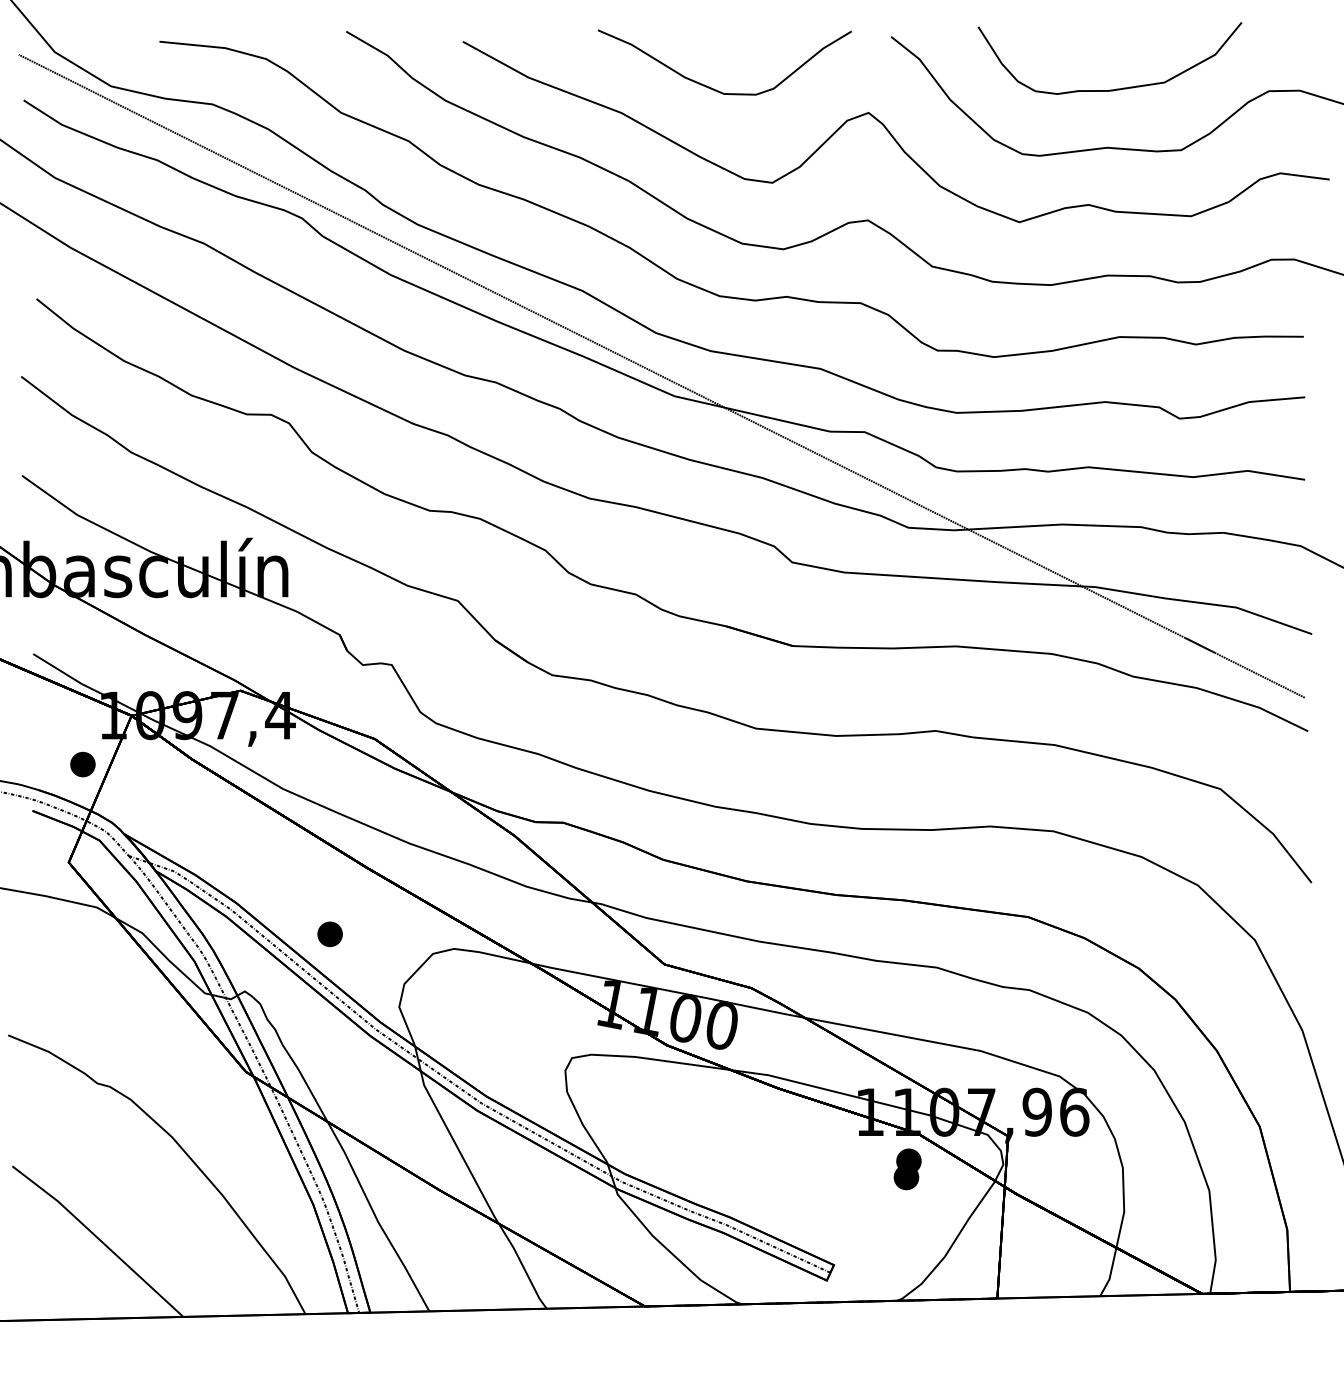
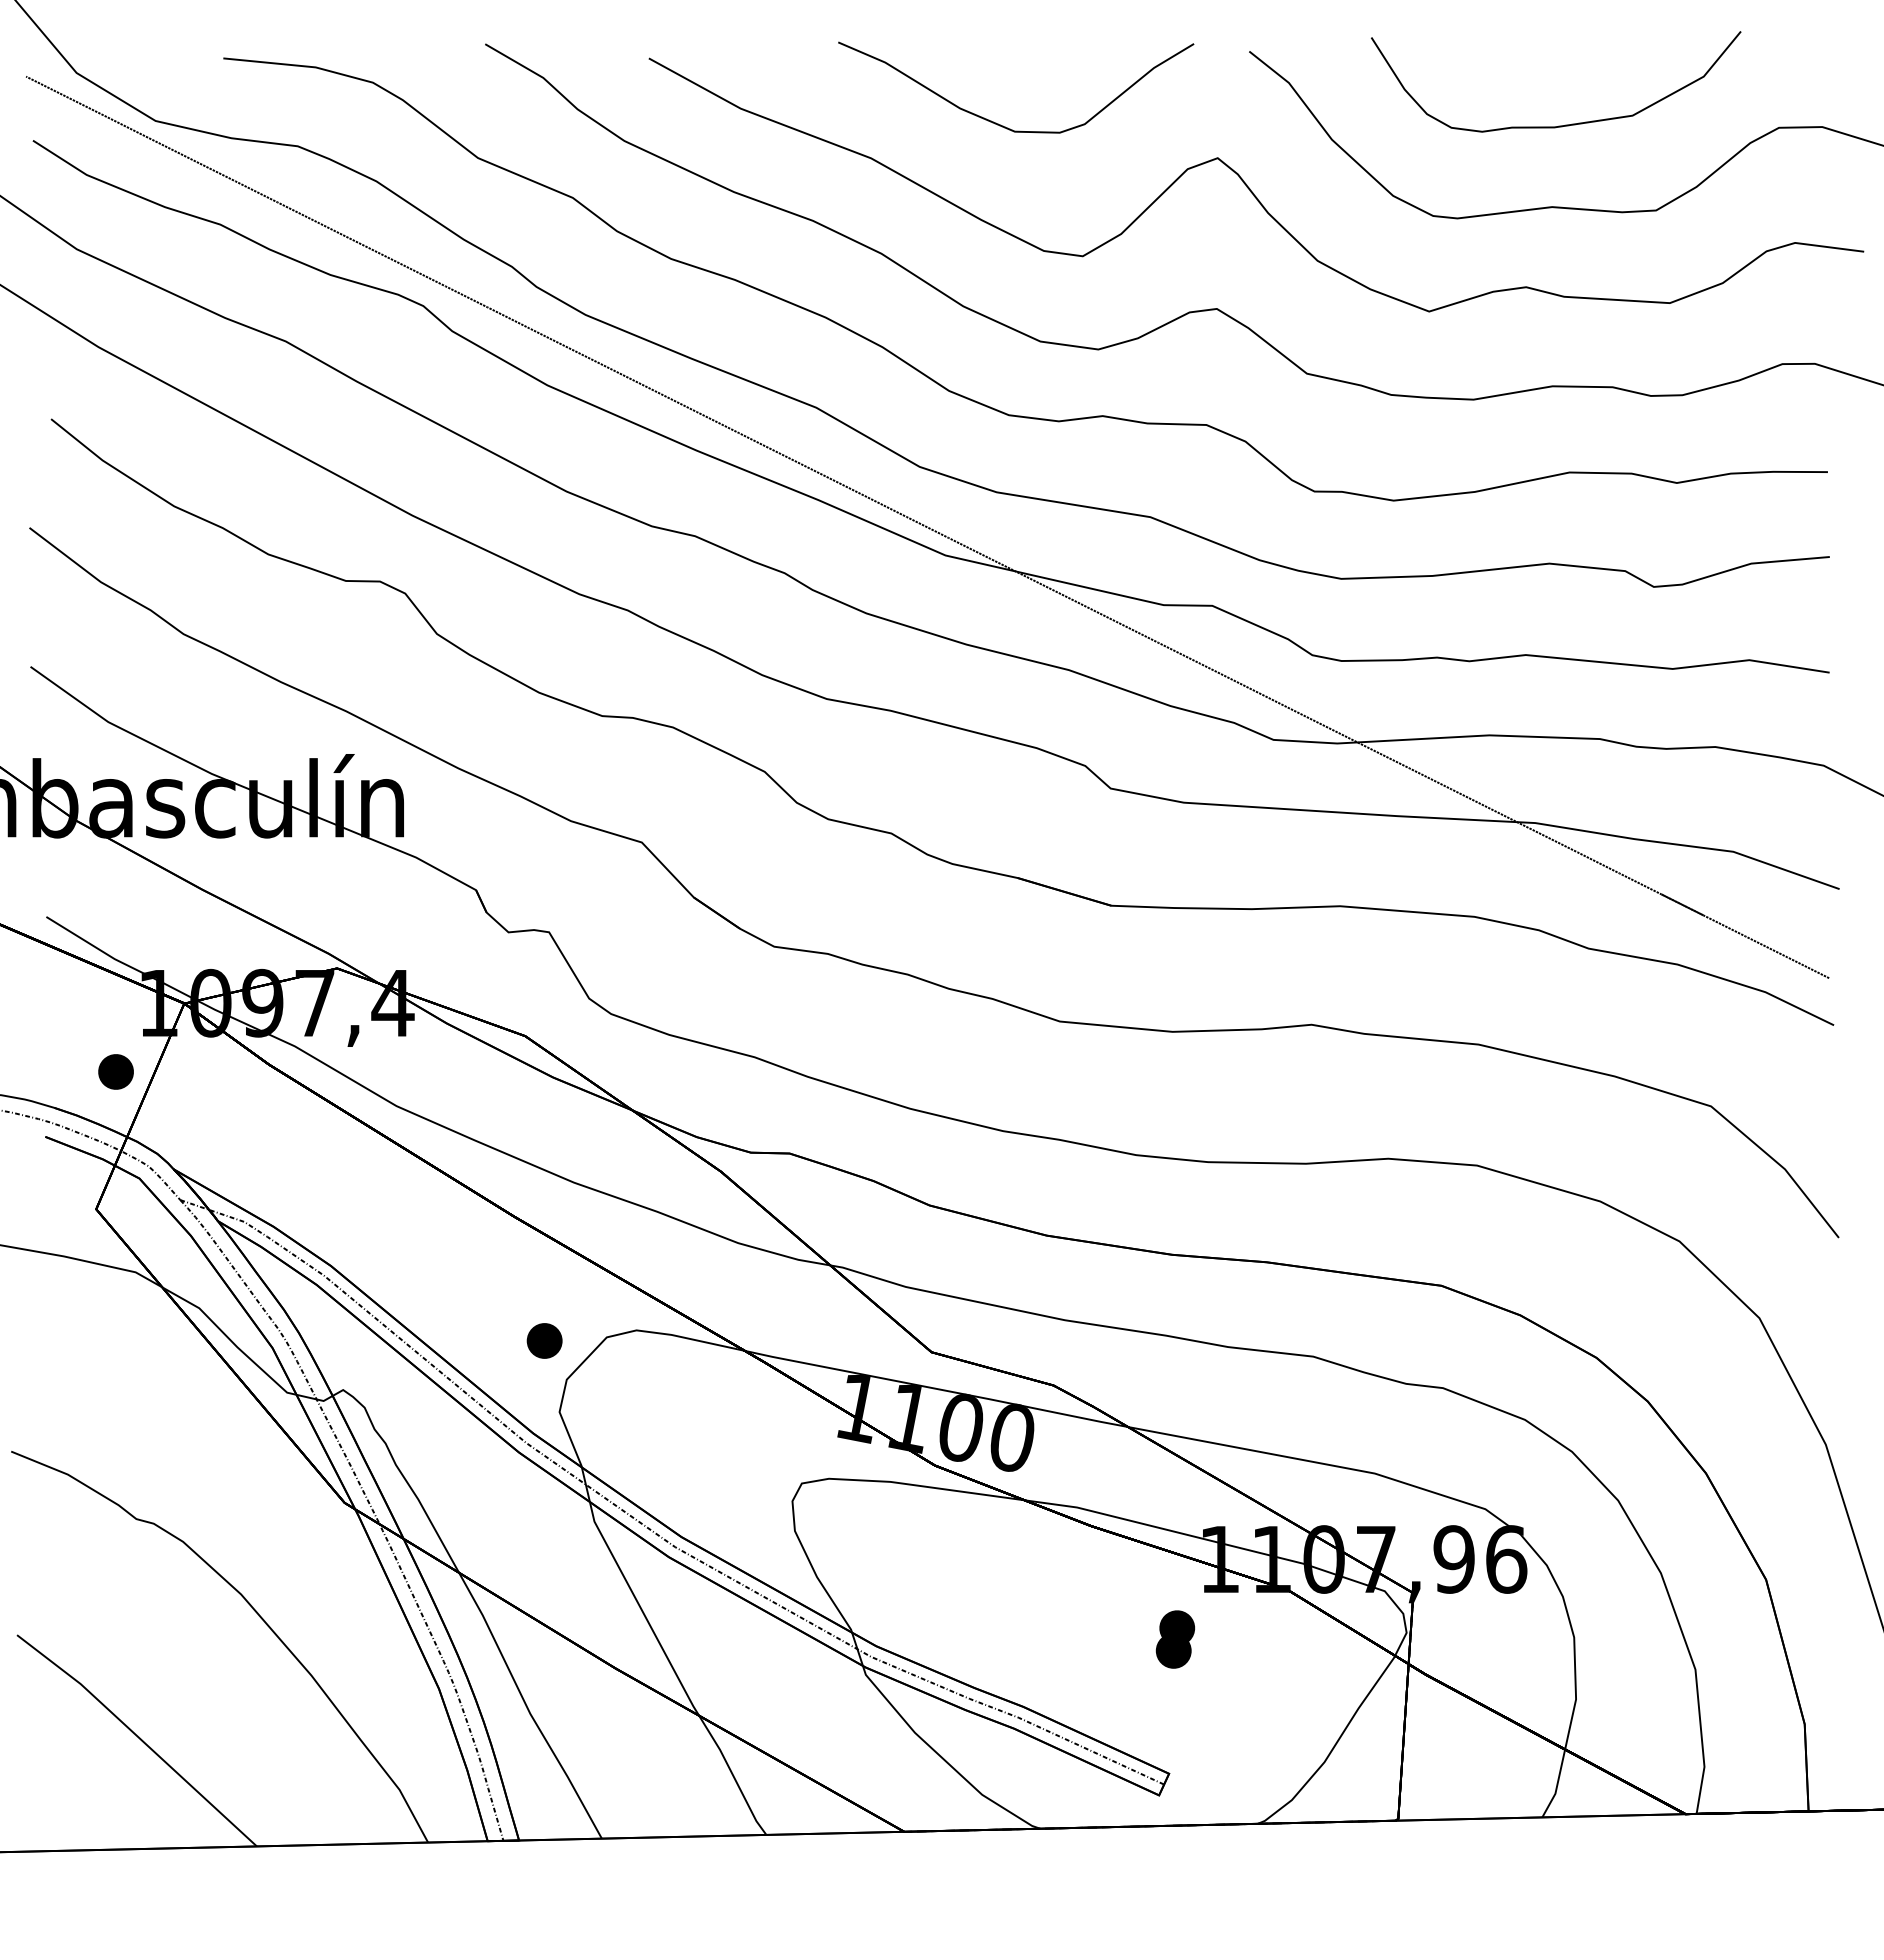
part: (330, 933) -> (544, 1340), moved
part: (907, 1169) -> (1175, 1639), moved

